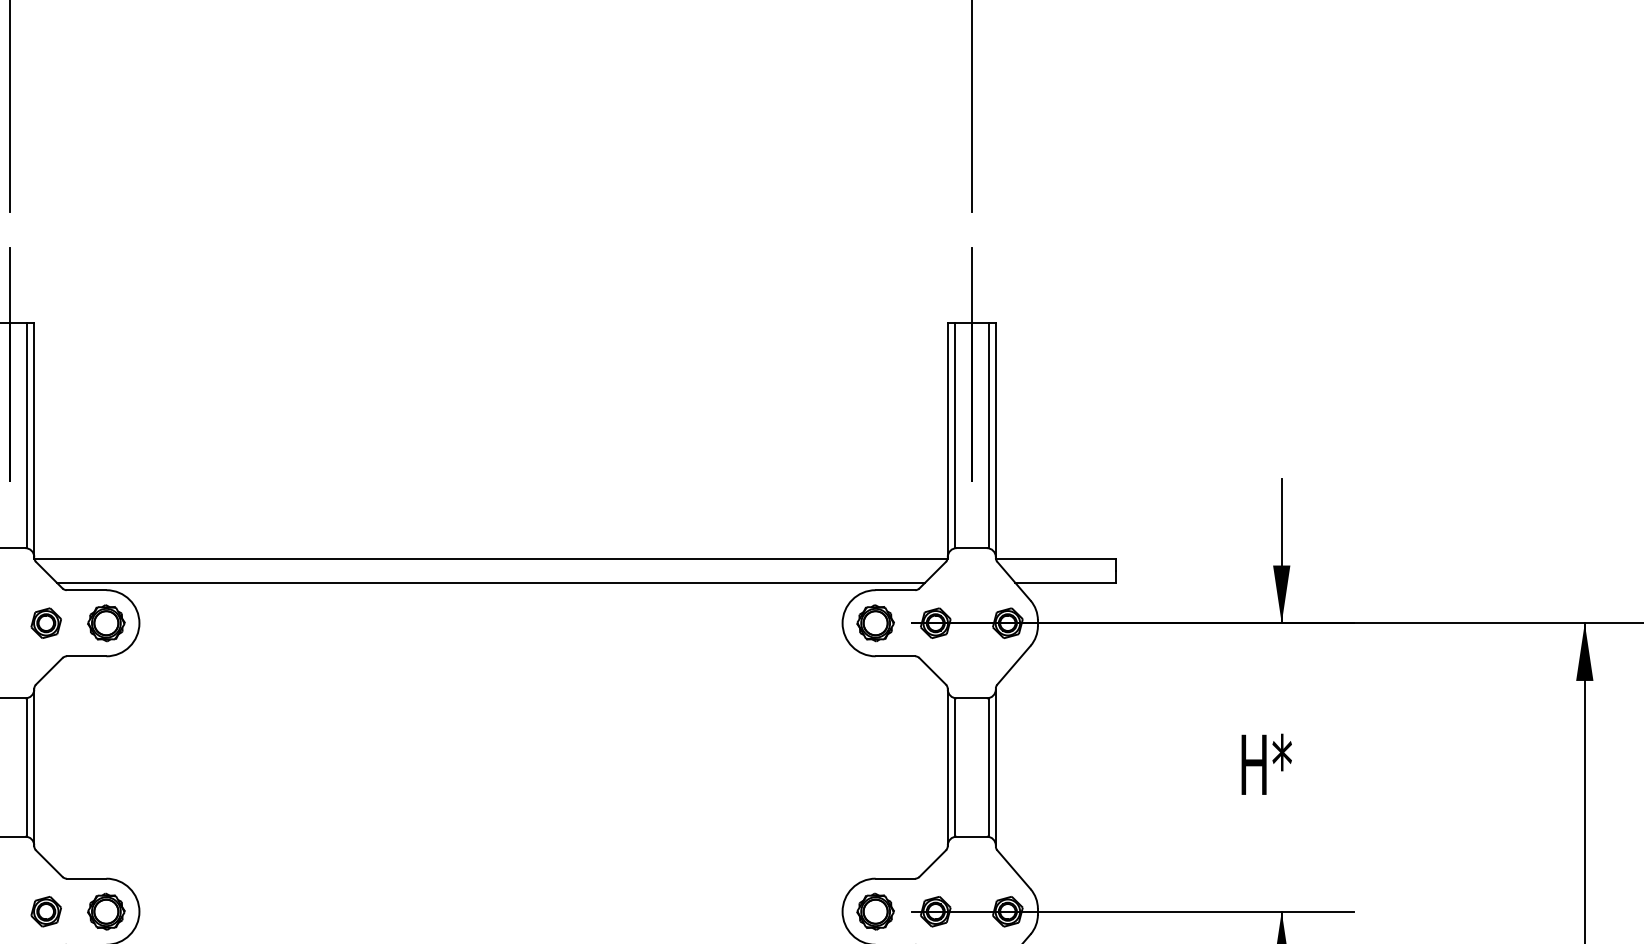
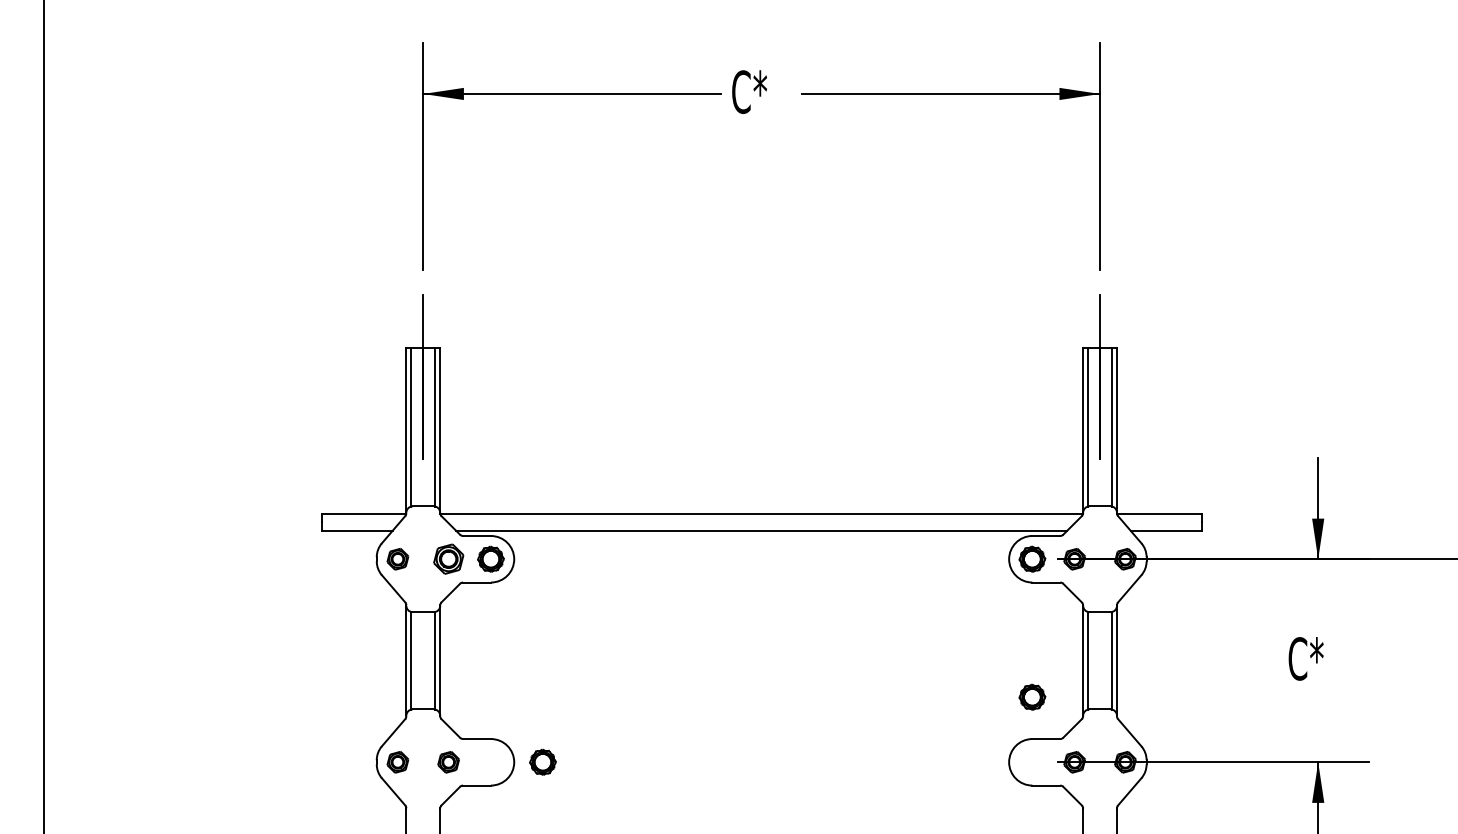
part: (46, 623) -> (448, 559), size x1.4
text: (1265, 764) -> (1306, 658), H* -> C*
part: (105, 910) -> (542, 761), moved
part: (875, 910) -> (1032, 696), moved

